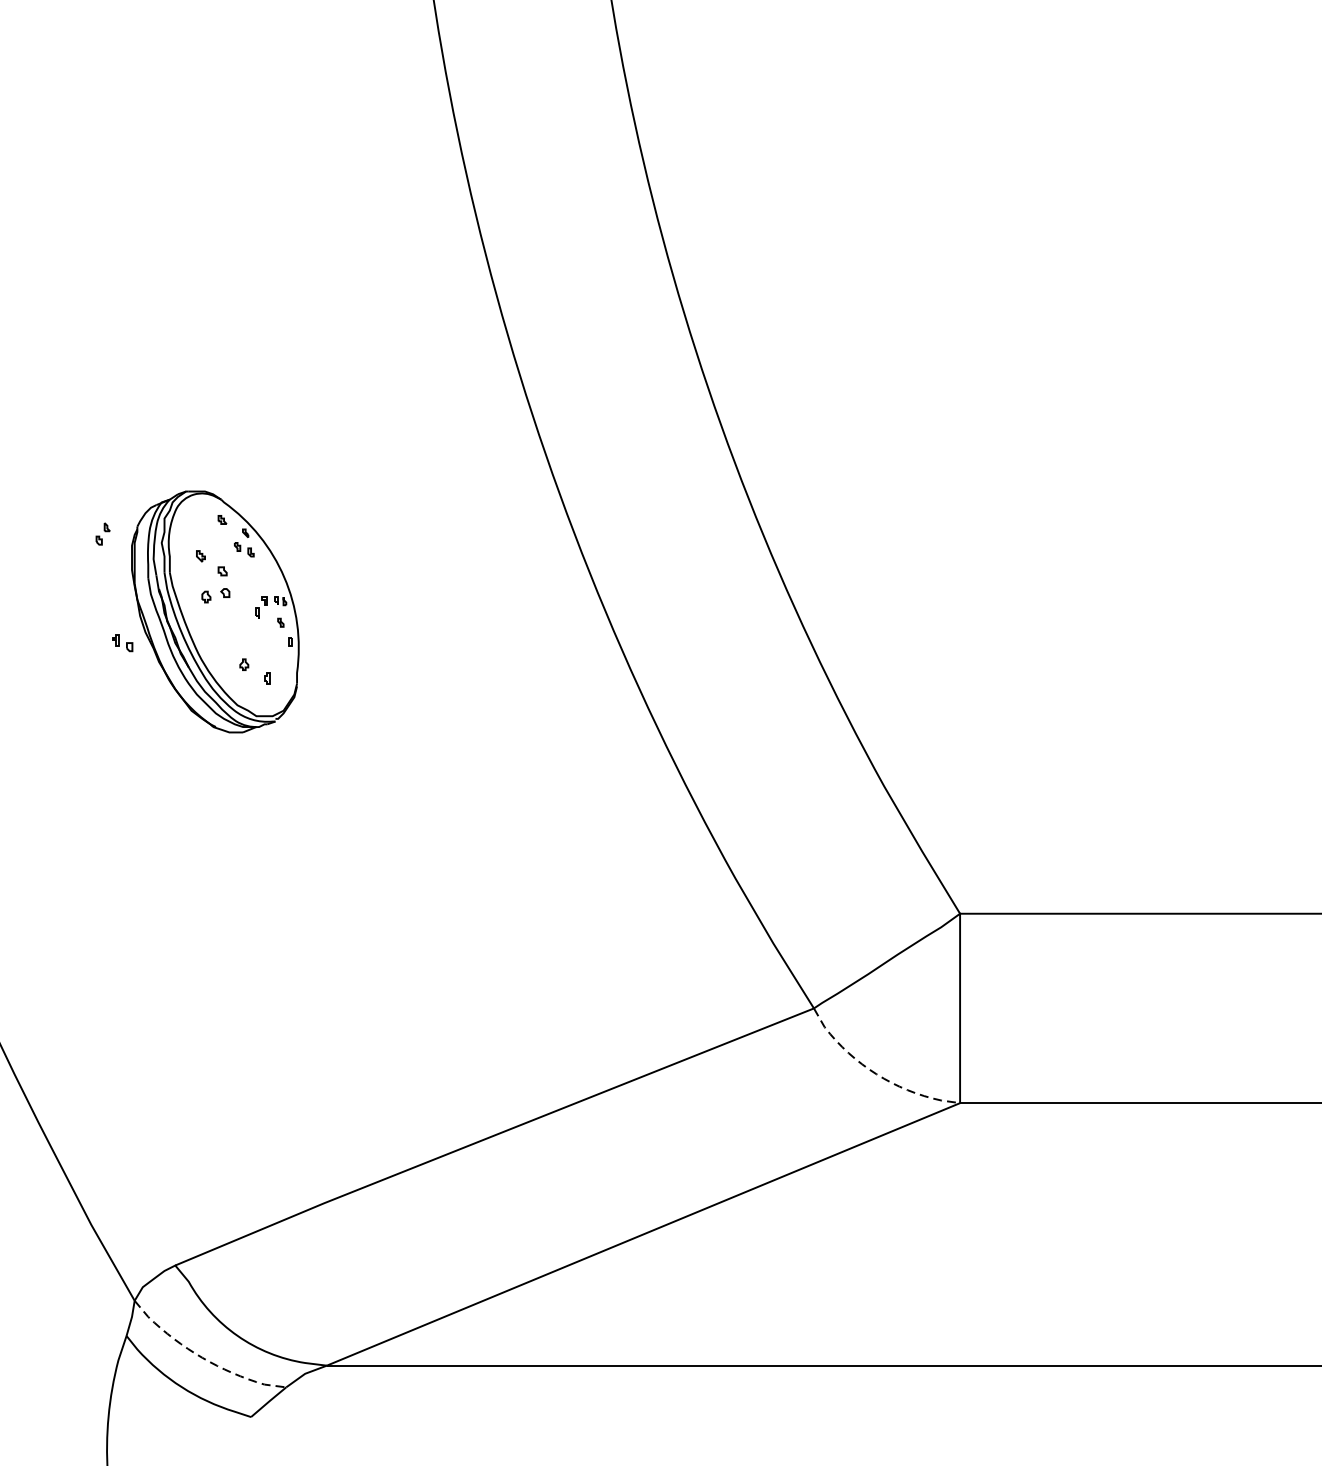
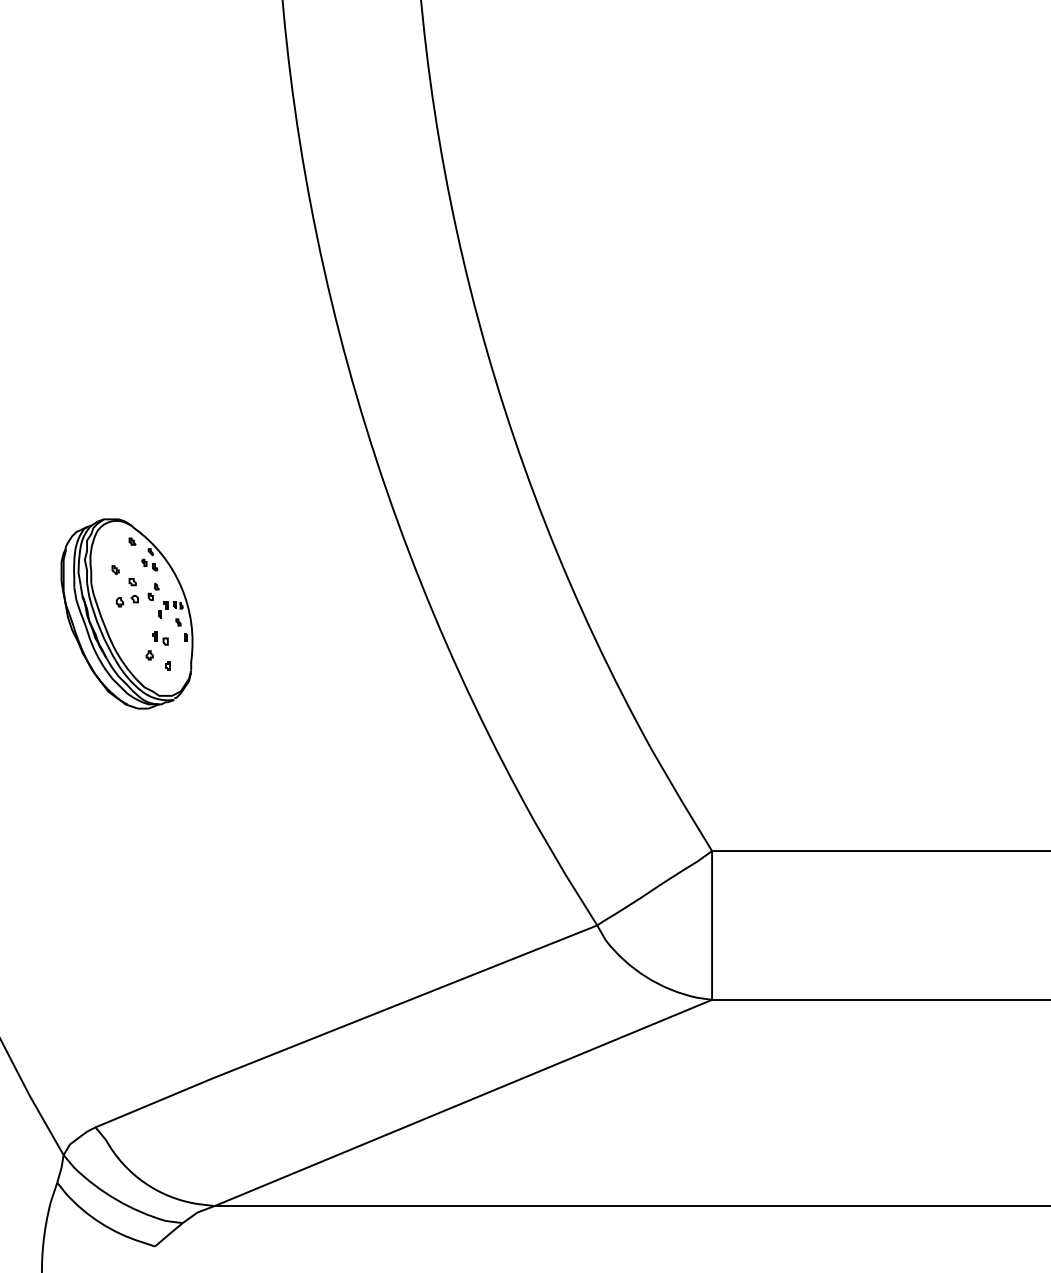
part: (102, 533) -> (153, 591), moved
part: (123, 643) -> (160, 638), moved
line: (876, 1074) -> (646, 977), dashed -> solid
line: (201, 1357) -> (116, 1199), dashed -> solid

